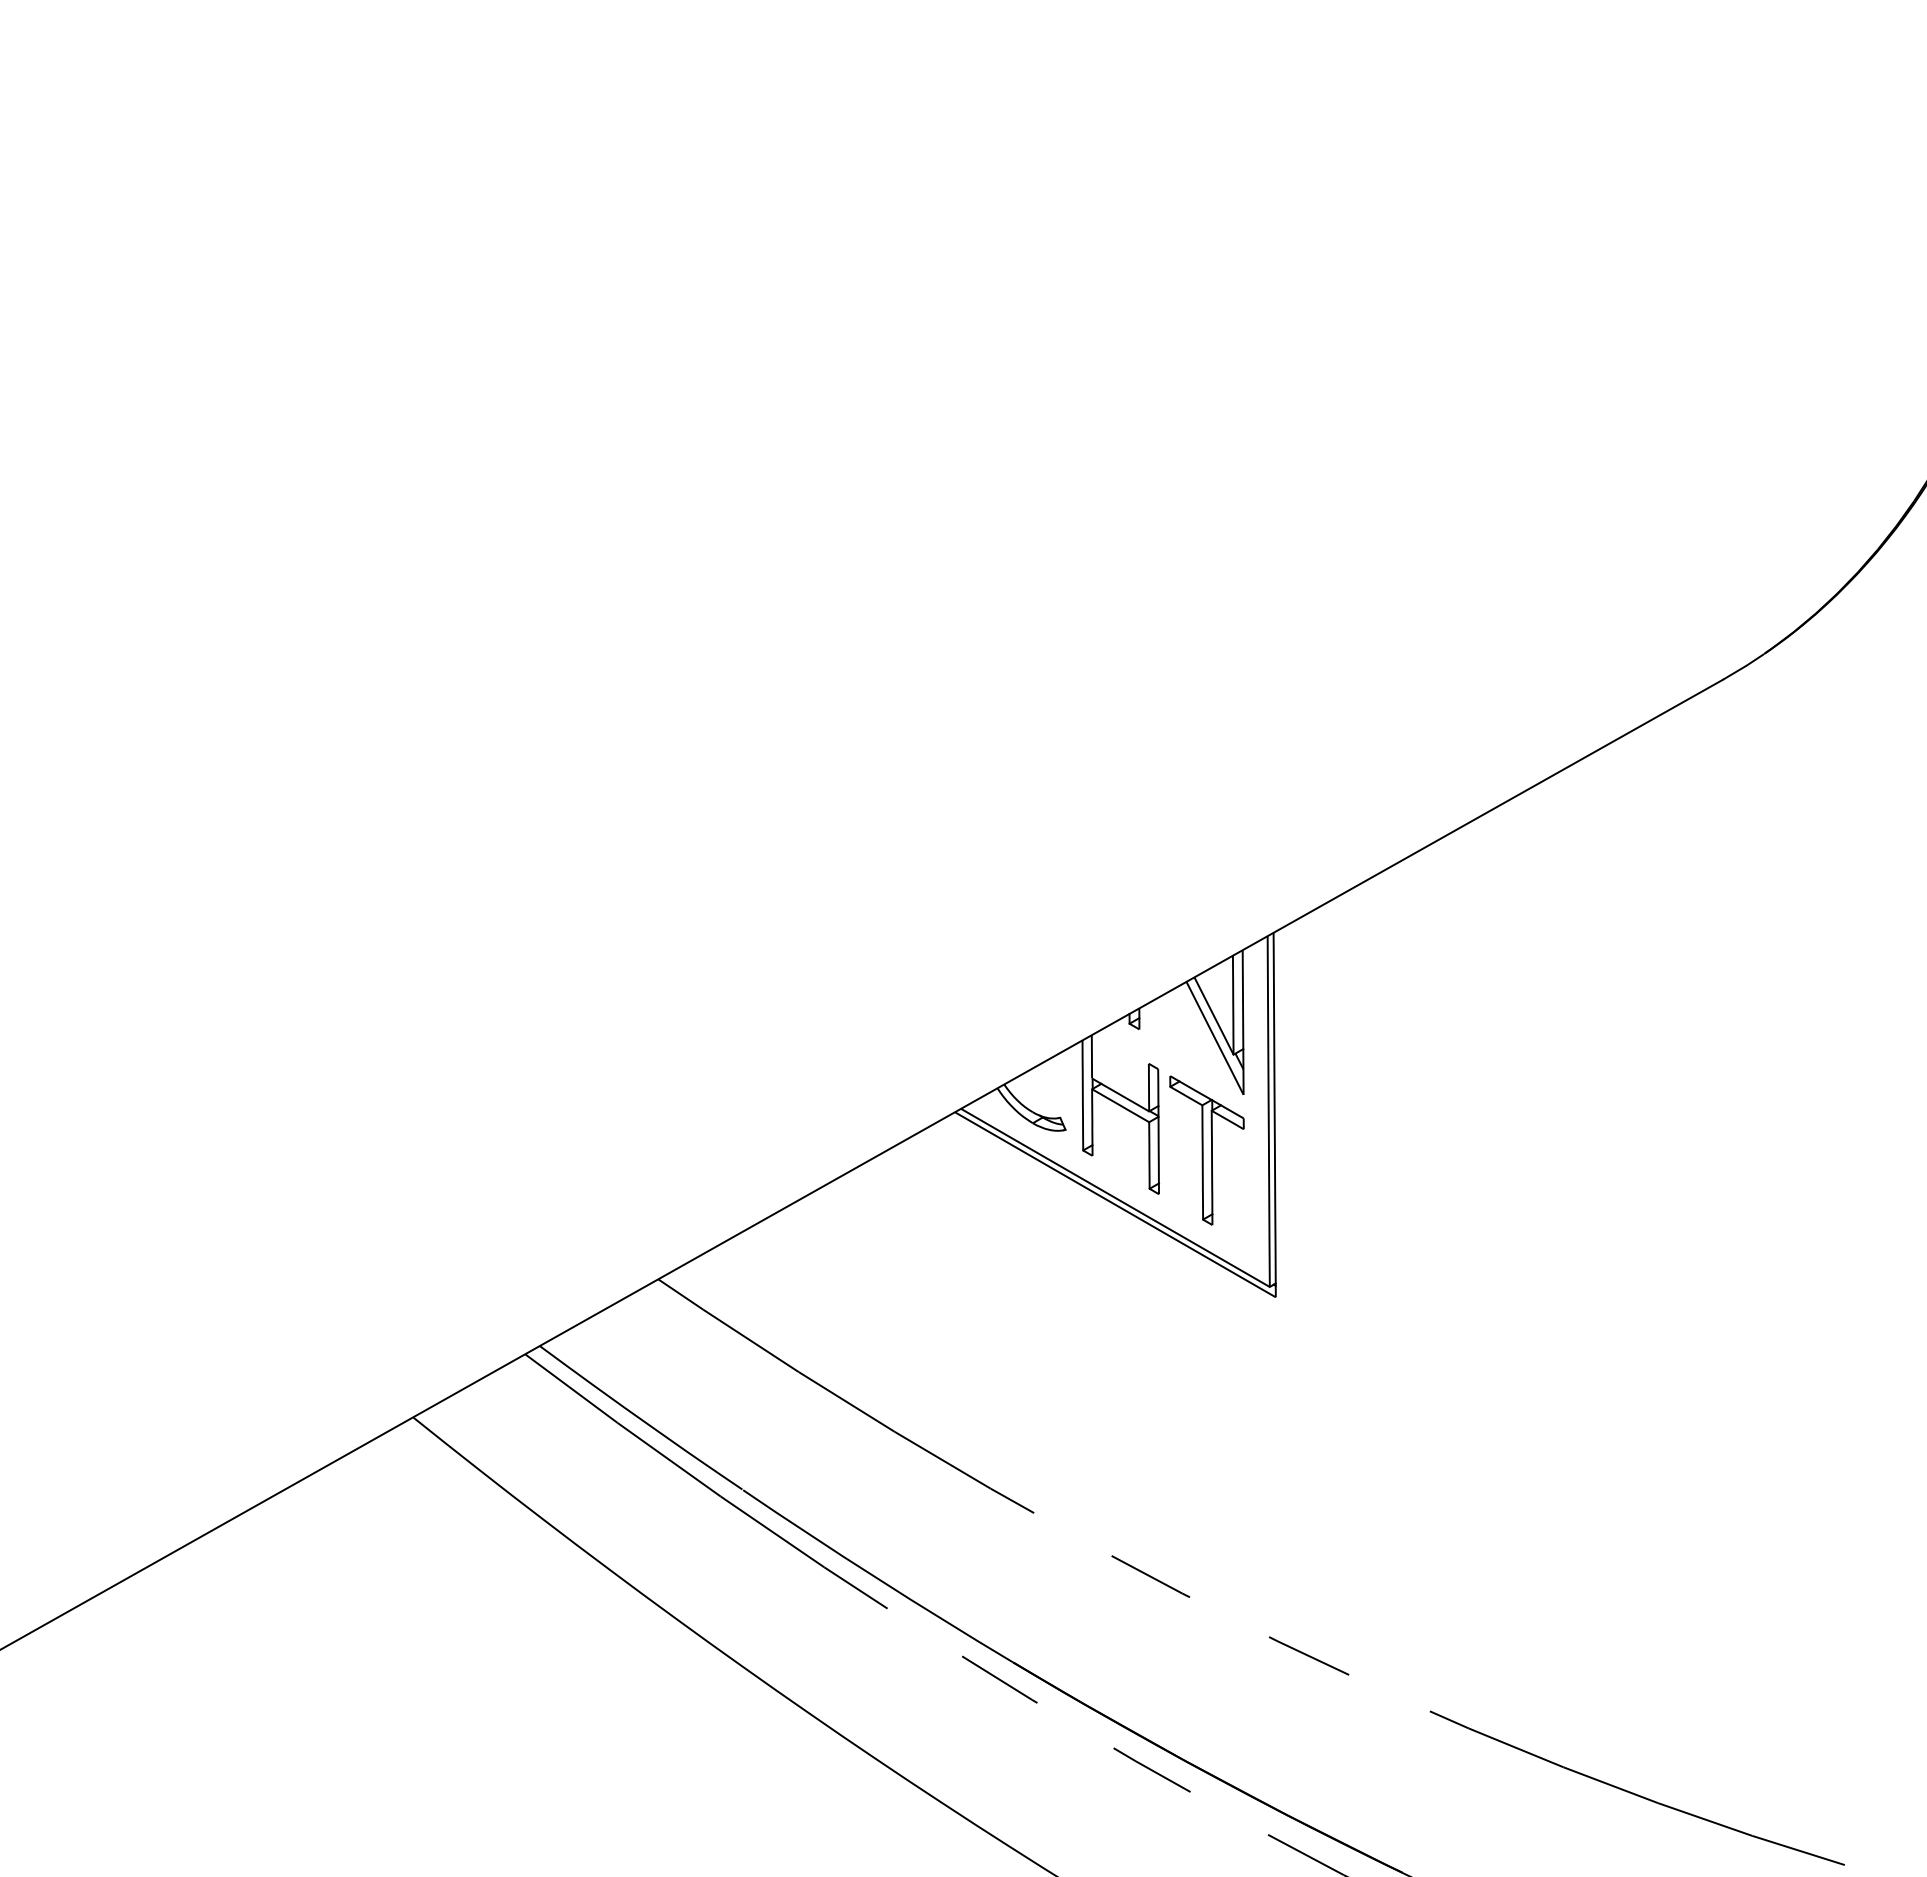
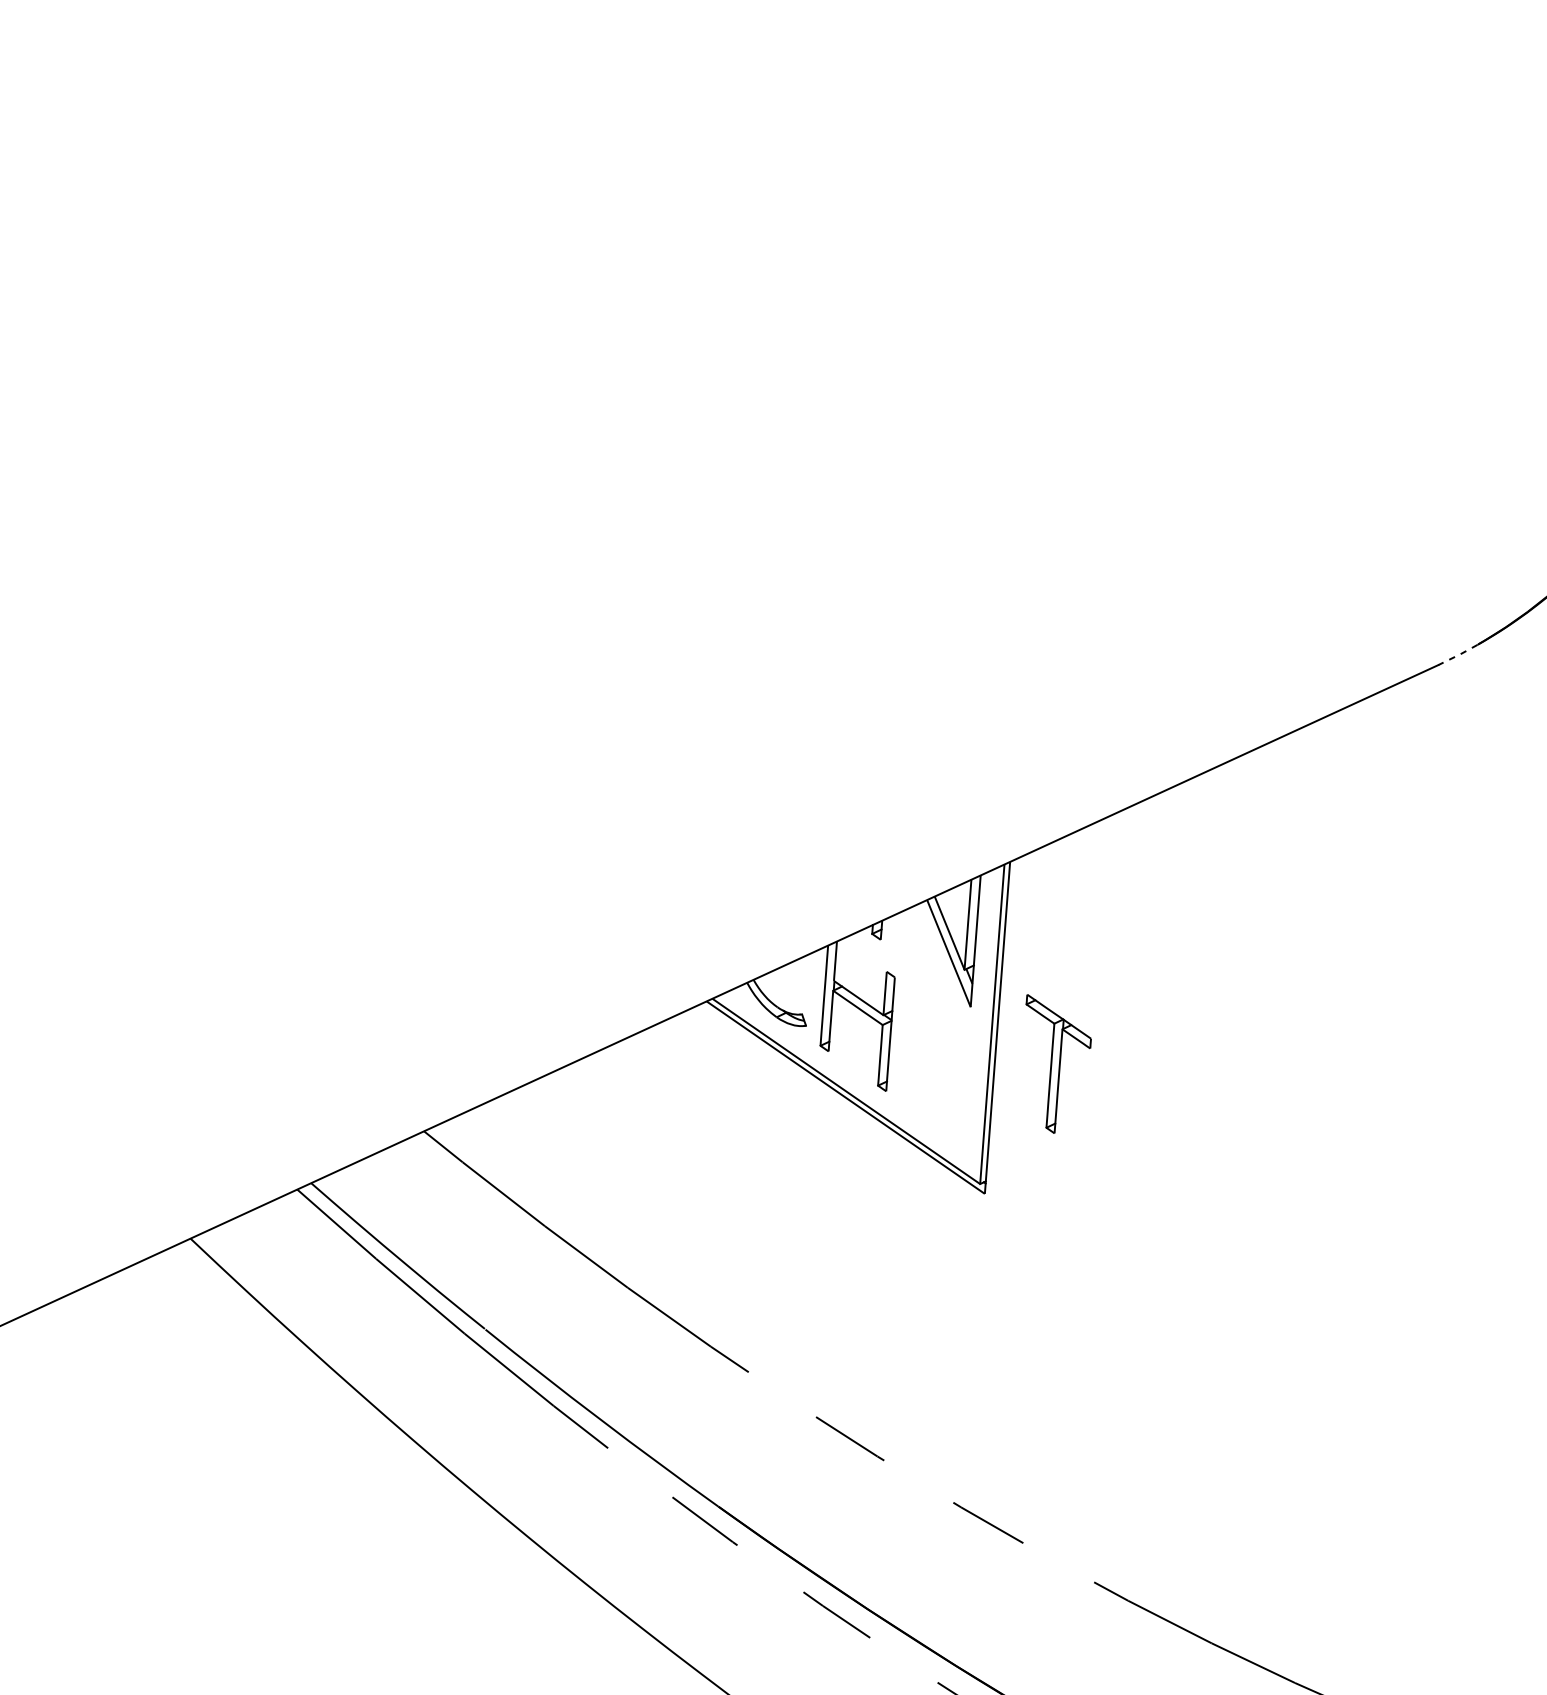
line: (1744, 667) -> (1458, 655), solid -> dashed
part: (1206, 1150) -> (1054, 1065), moved

